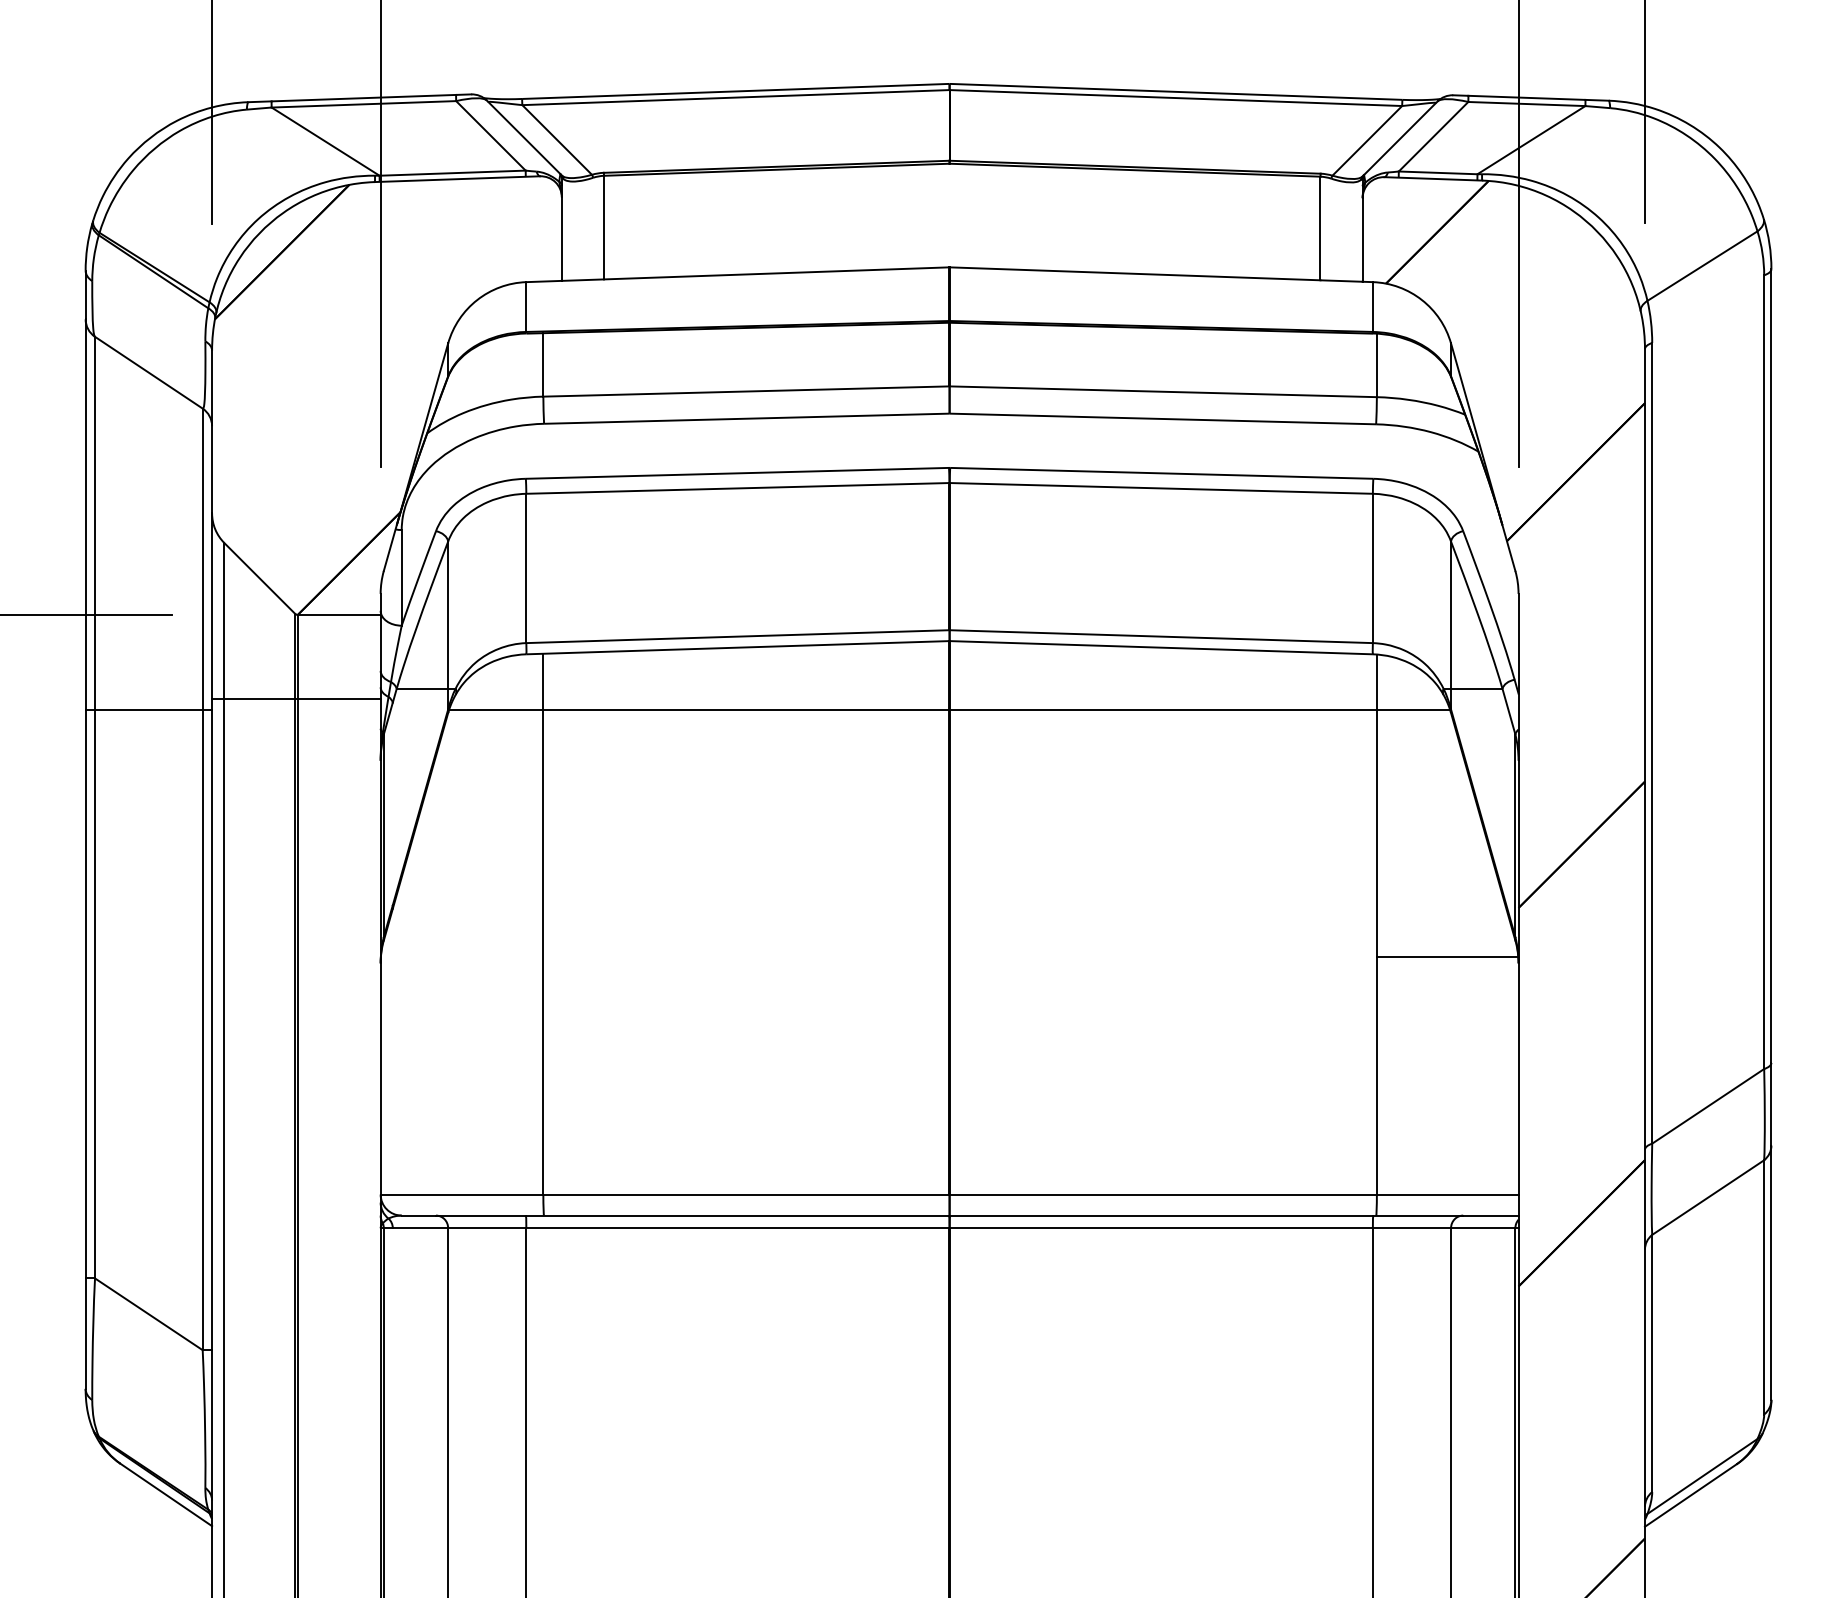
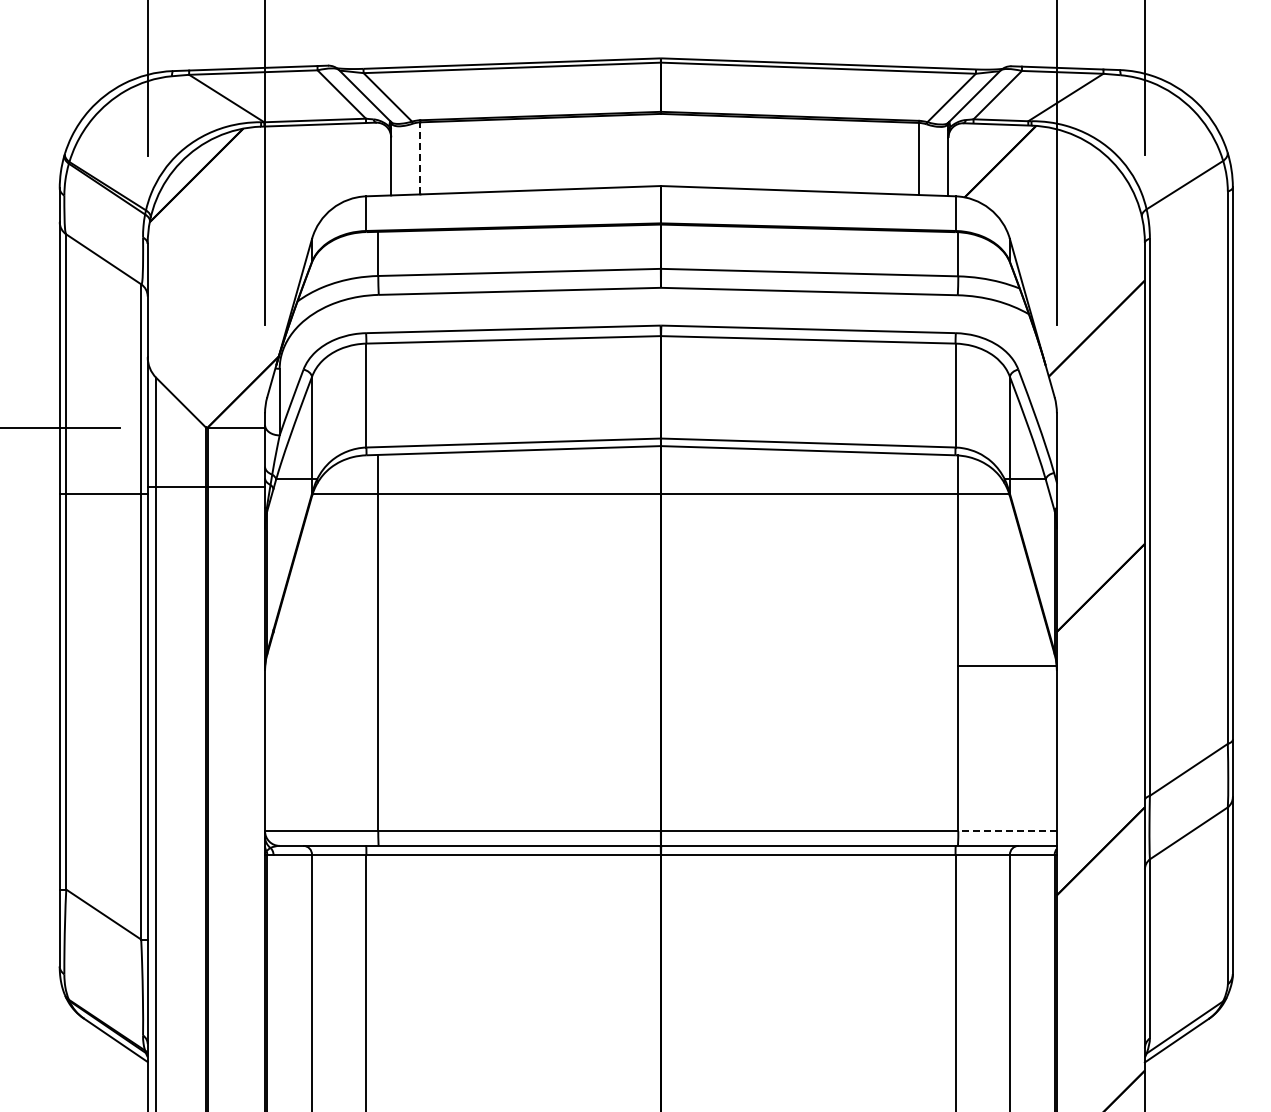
line: (604, 226) -> (420, 157), solid -> dashed
line: (1447, 1194) -> (1007, 831), solid -> dashed

